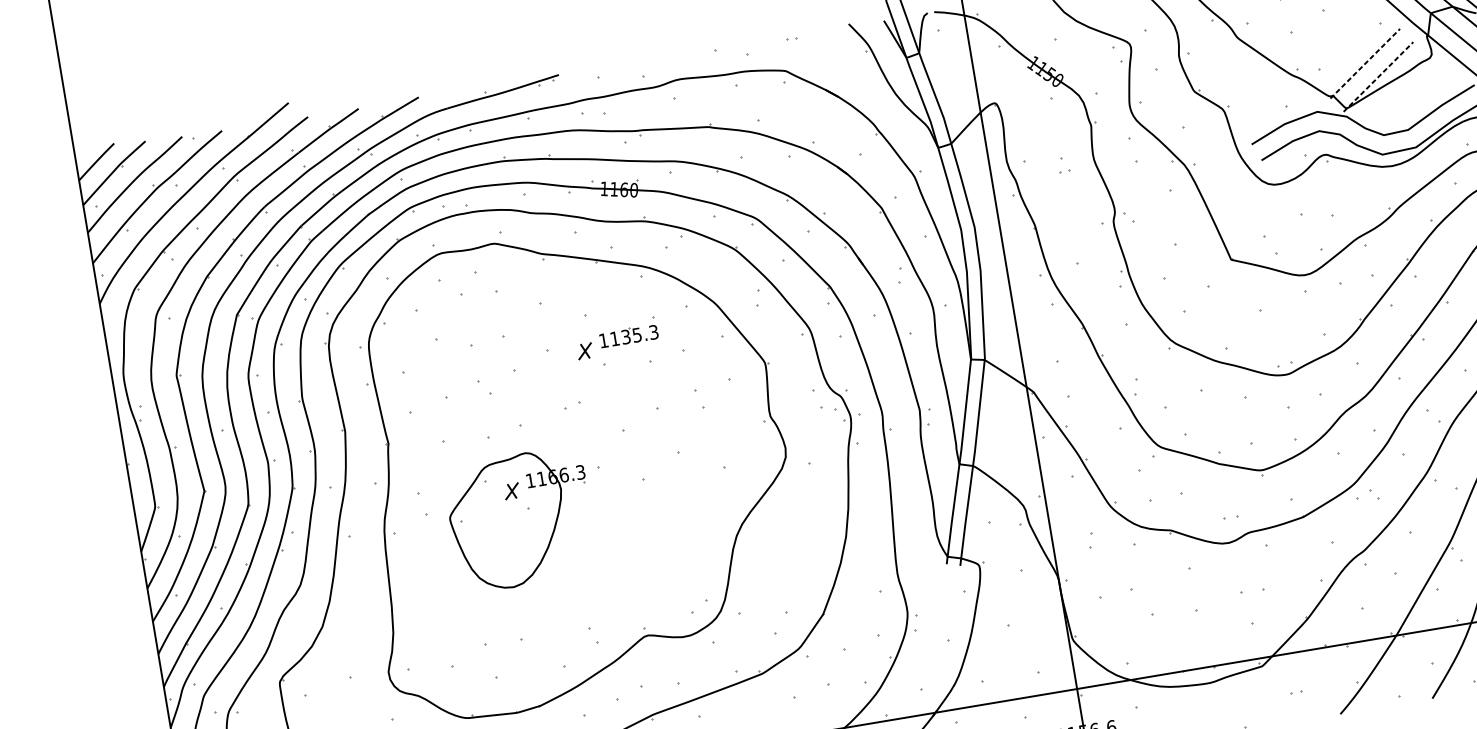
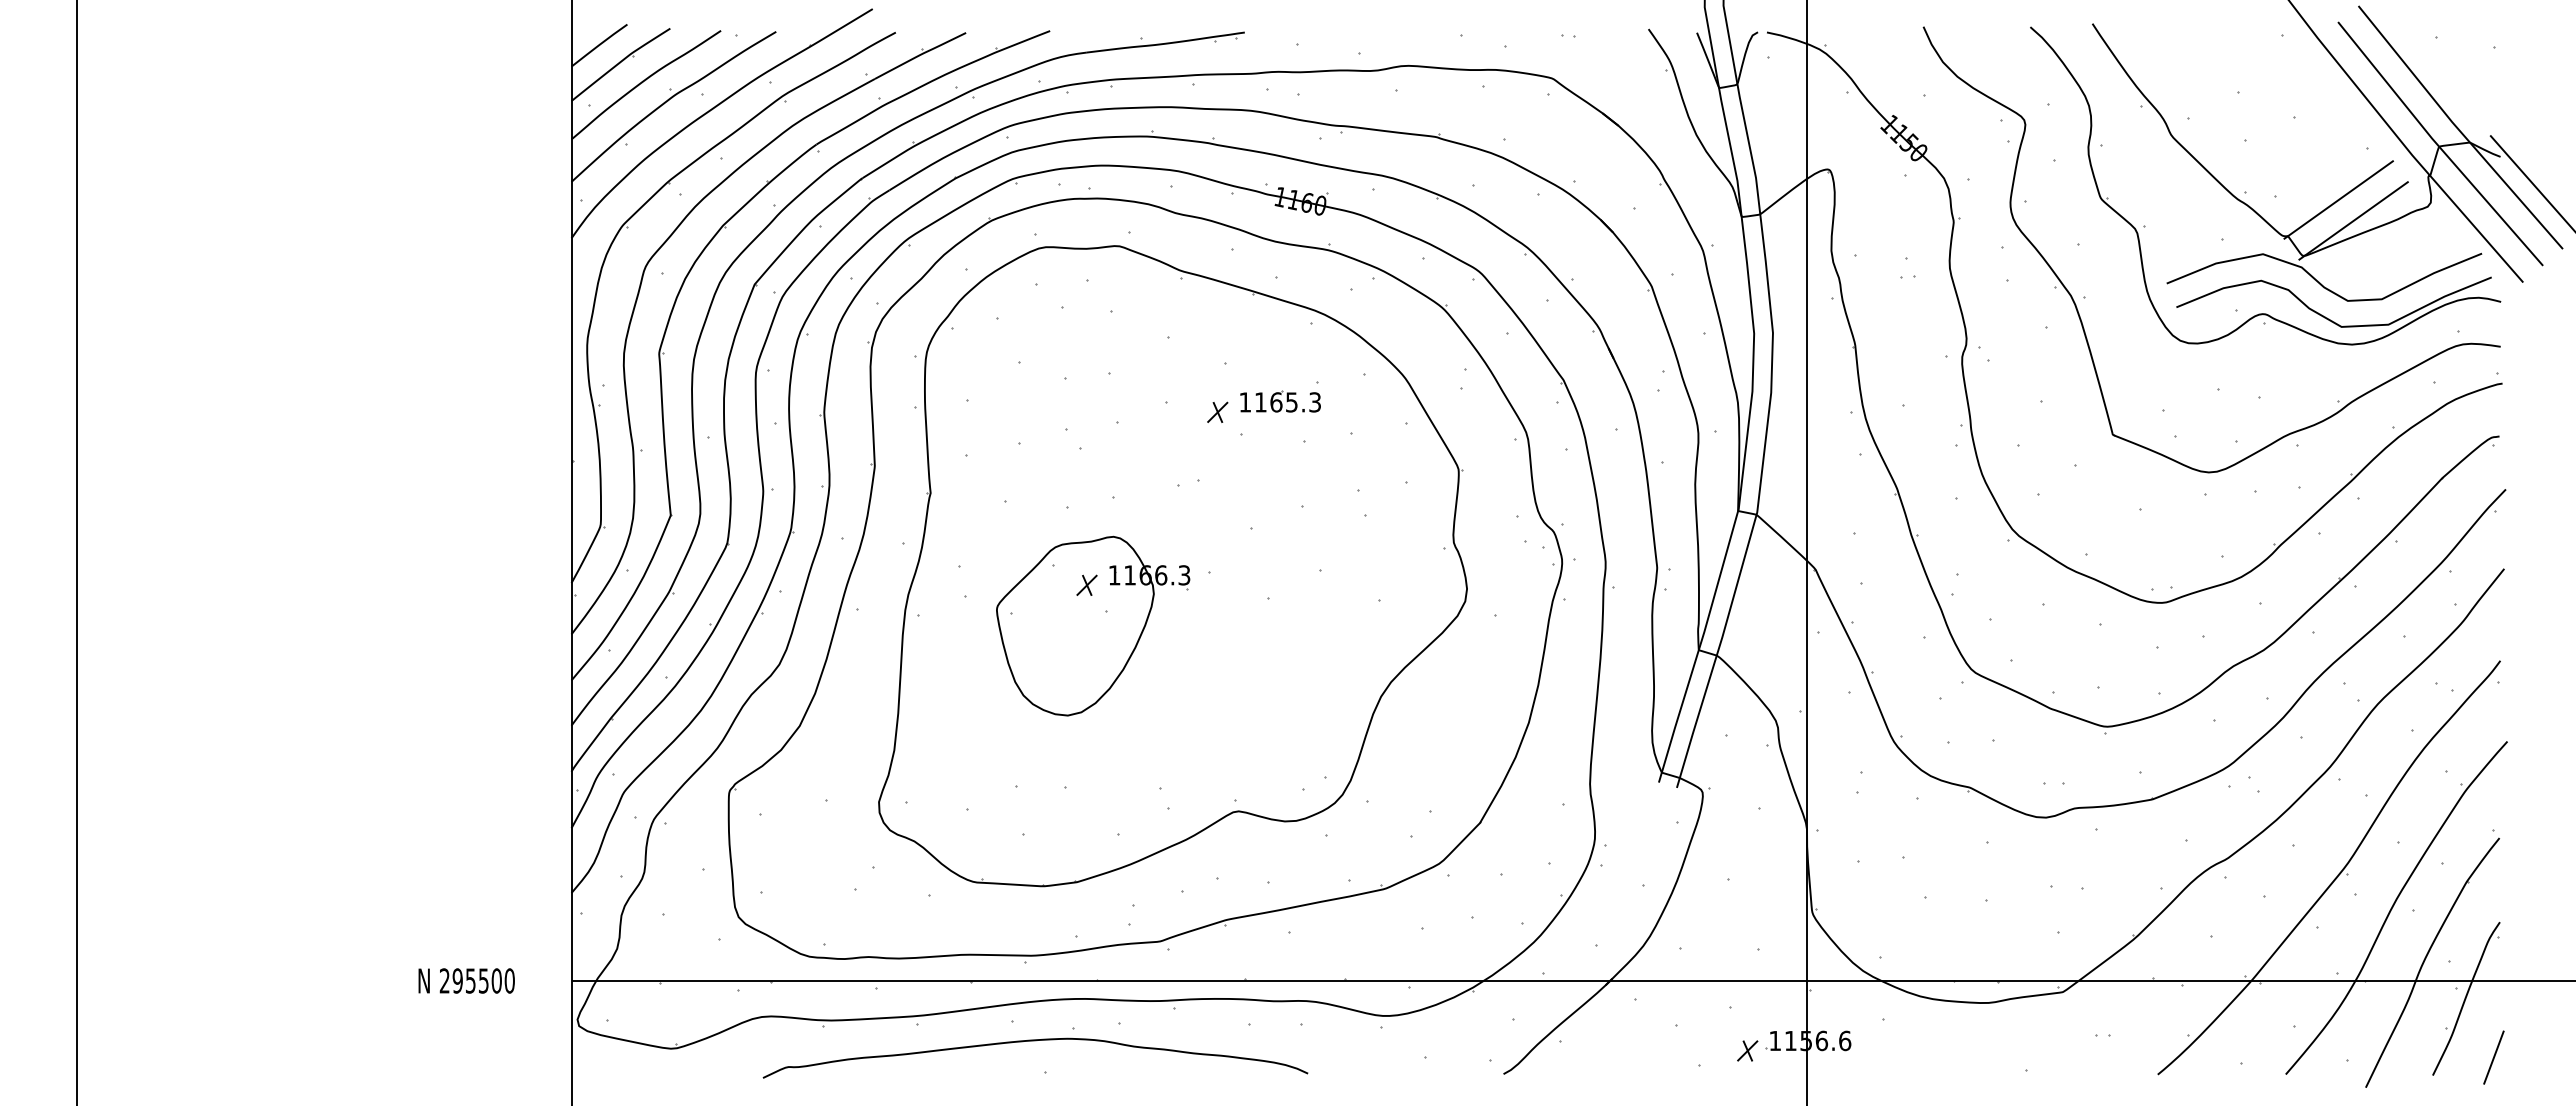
line: (1365, 63) -> (2338, 199), dashed -> solid
line: (1378, 76) -> (2353, 220), dashed -> solid
text: (626, 337) -> (1276, 402), 1135.3 -> 1165.3

